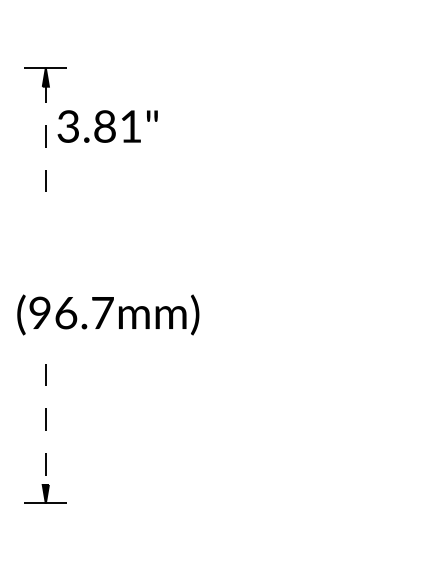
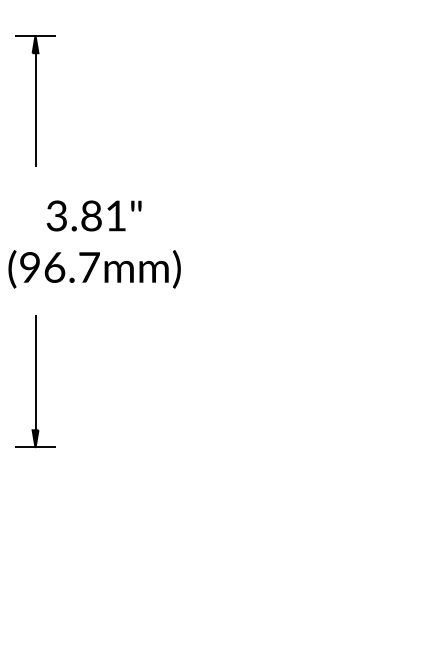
text: (107, 126) -> (93, 215), moved
line: (45, 142) -> (35, 106), dashed -> solid
line: (45, 427) -> (35, 375), dashed -> solid

